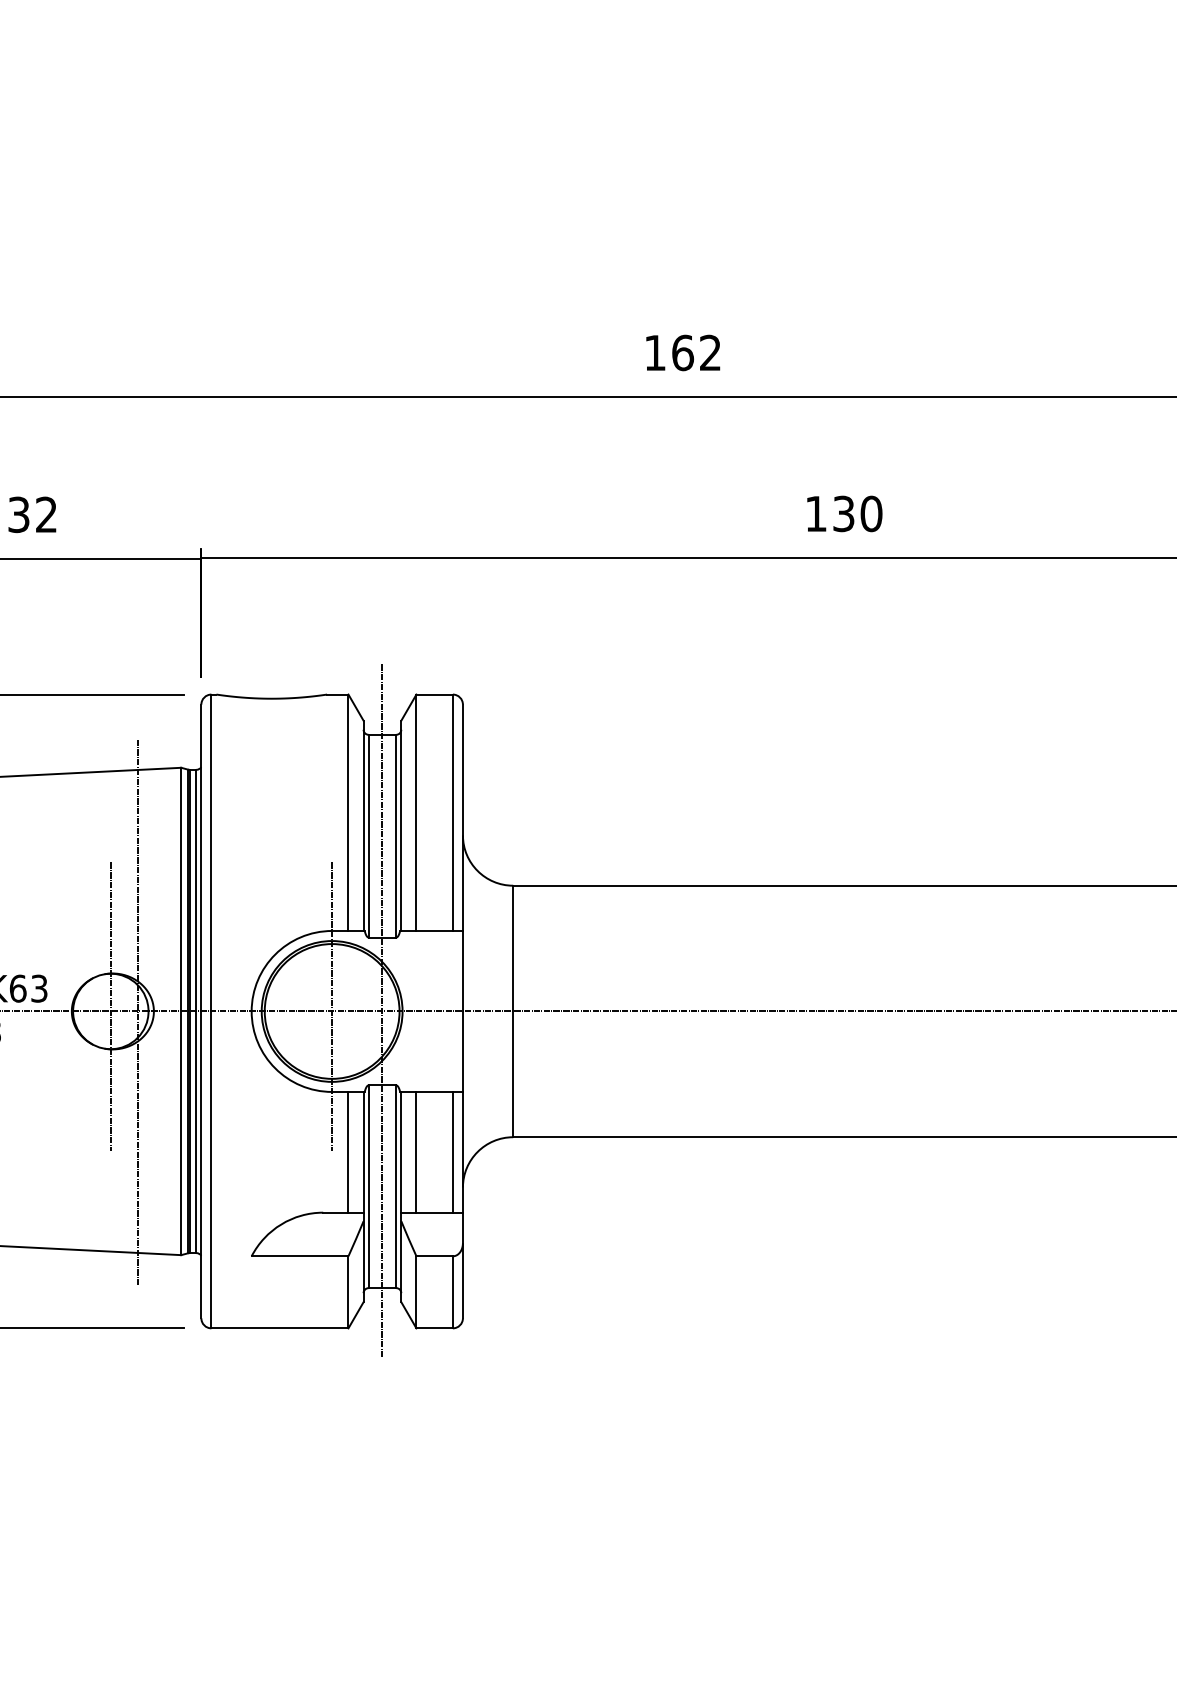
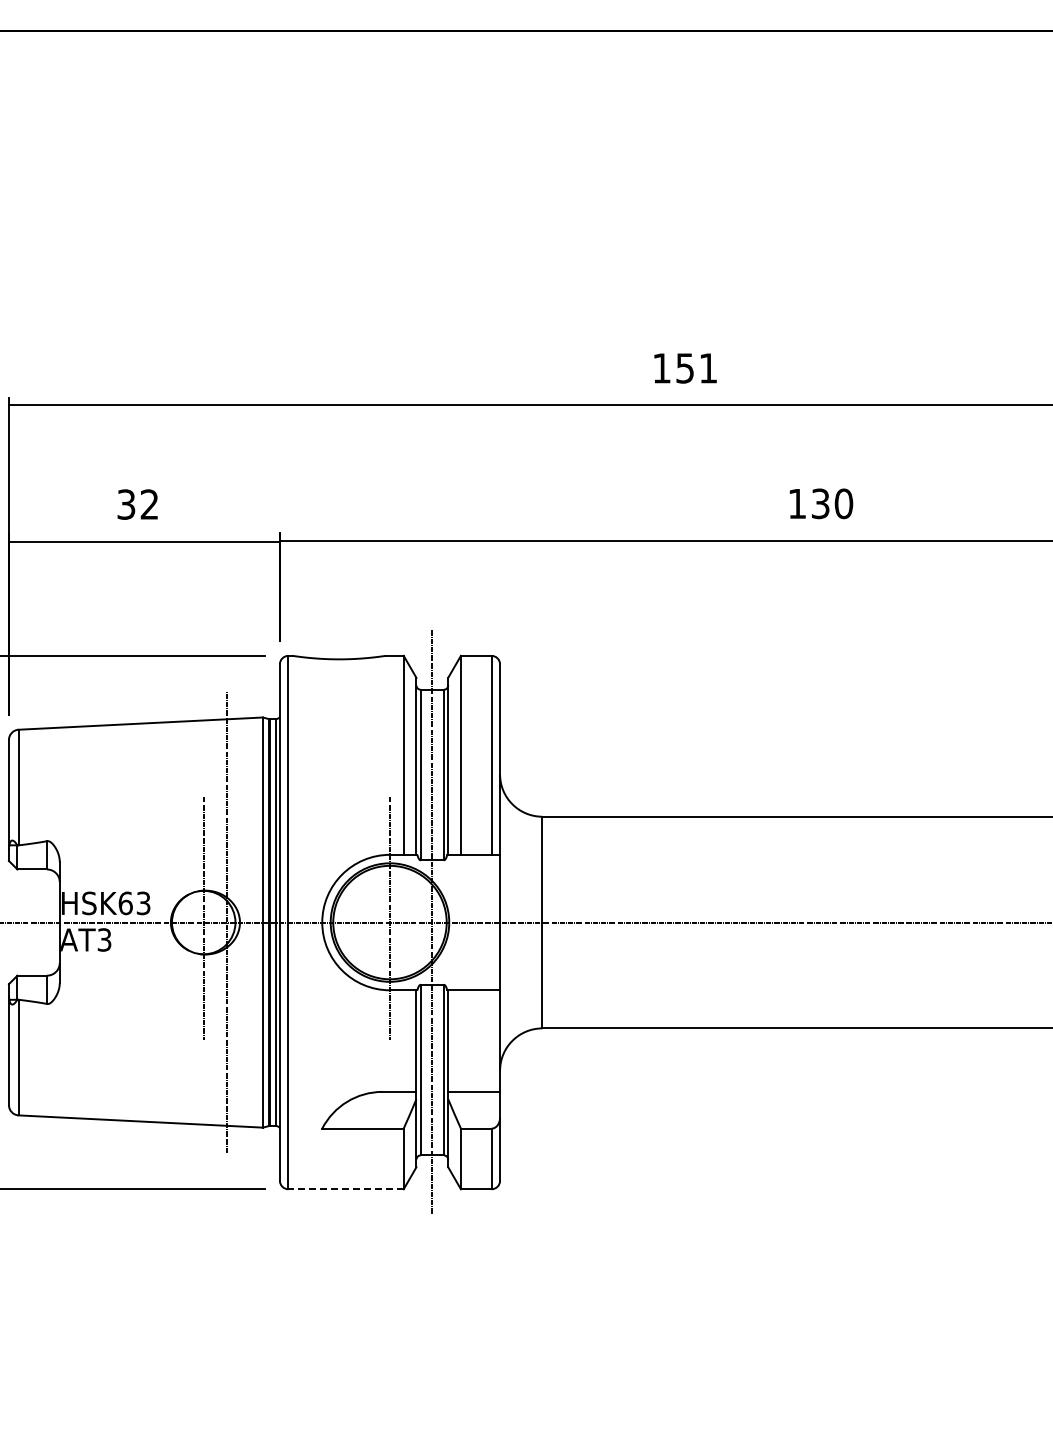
text: (696, 353) -> (696, 368), 162 -> 151
line: (348, 1151) -> (403, 1040), removed
line: (415, 1151) -> (460, 1040), removed
line: (452, 1151) -> (491, 1040), removed
line: (280, 1328) -> (346, 1189), solid -> dashed

